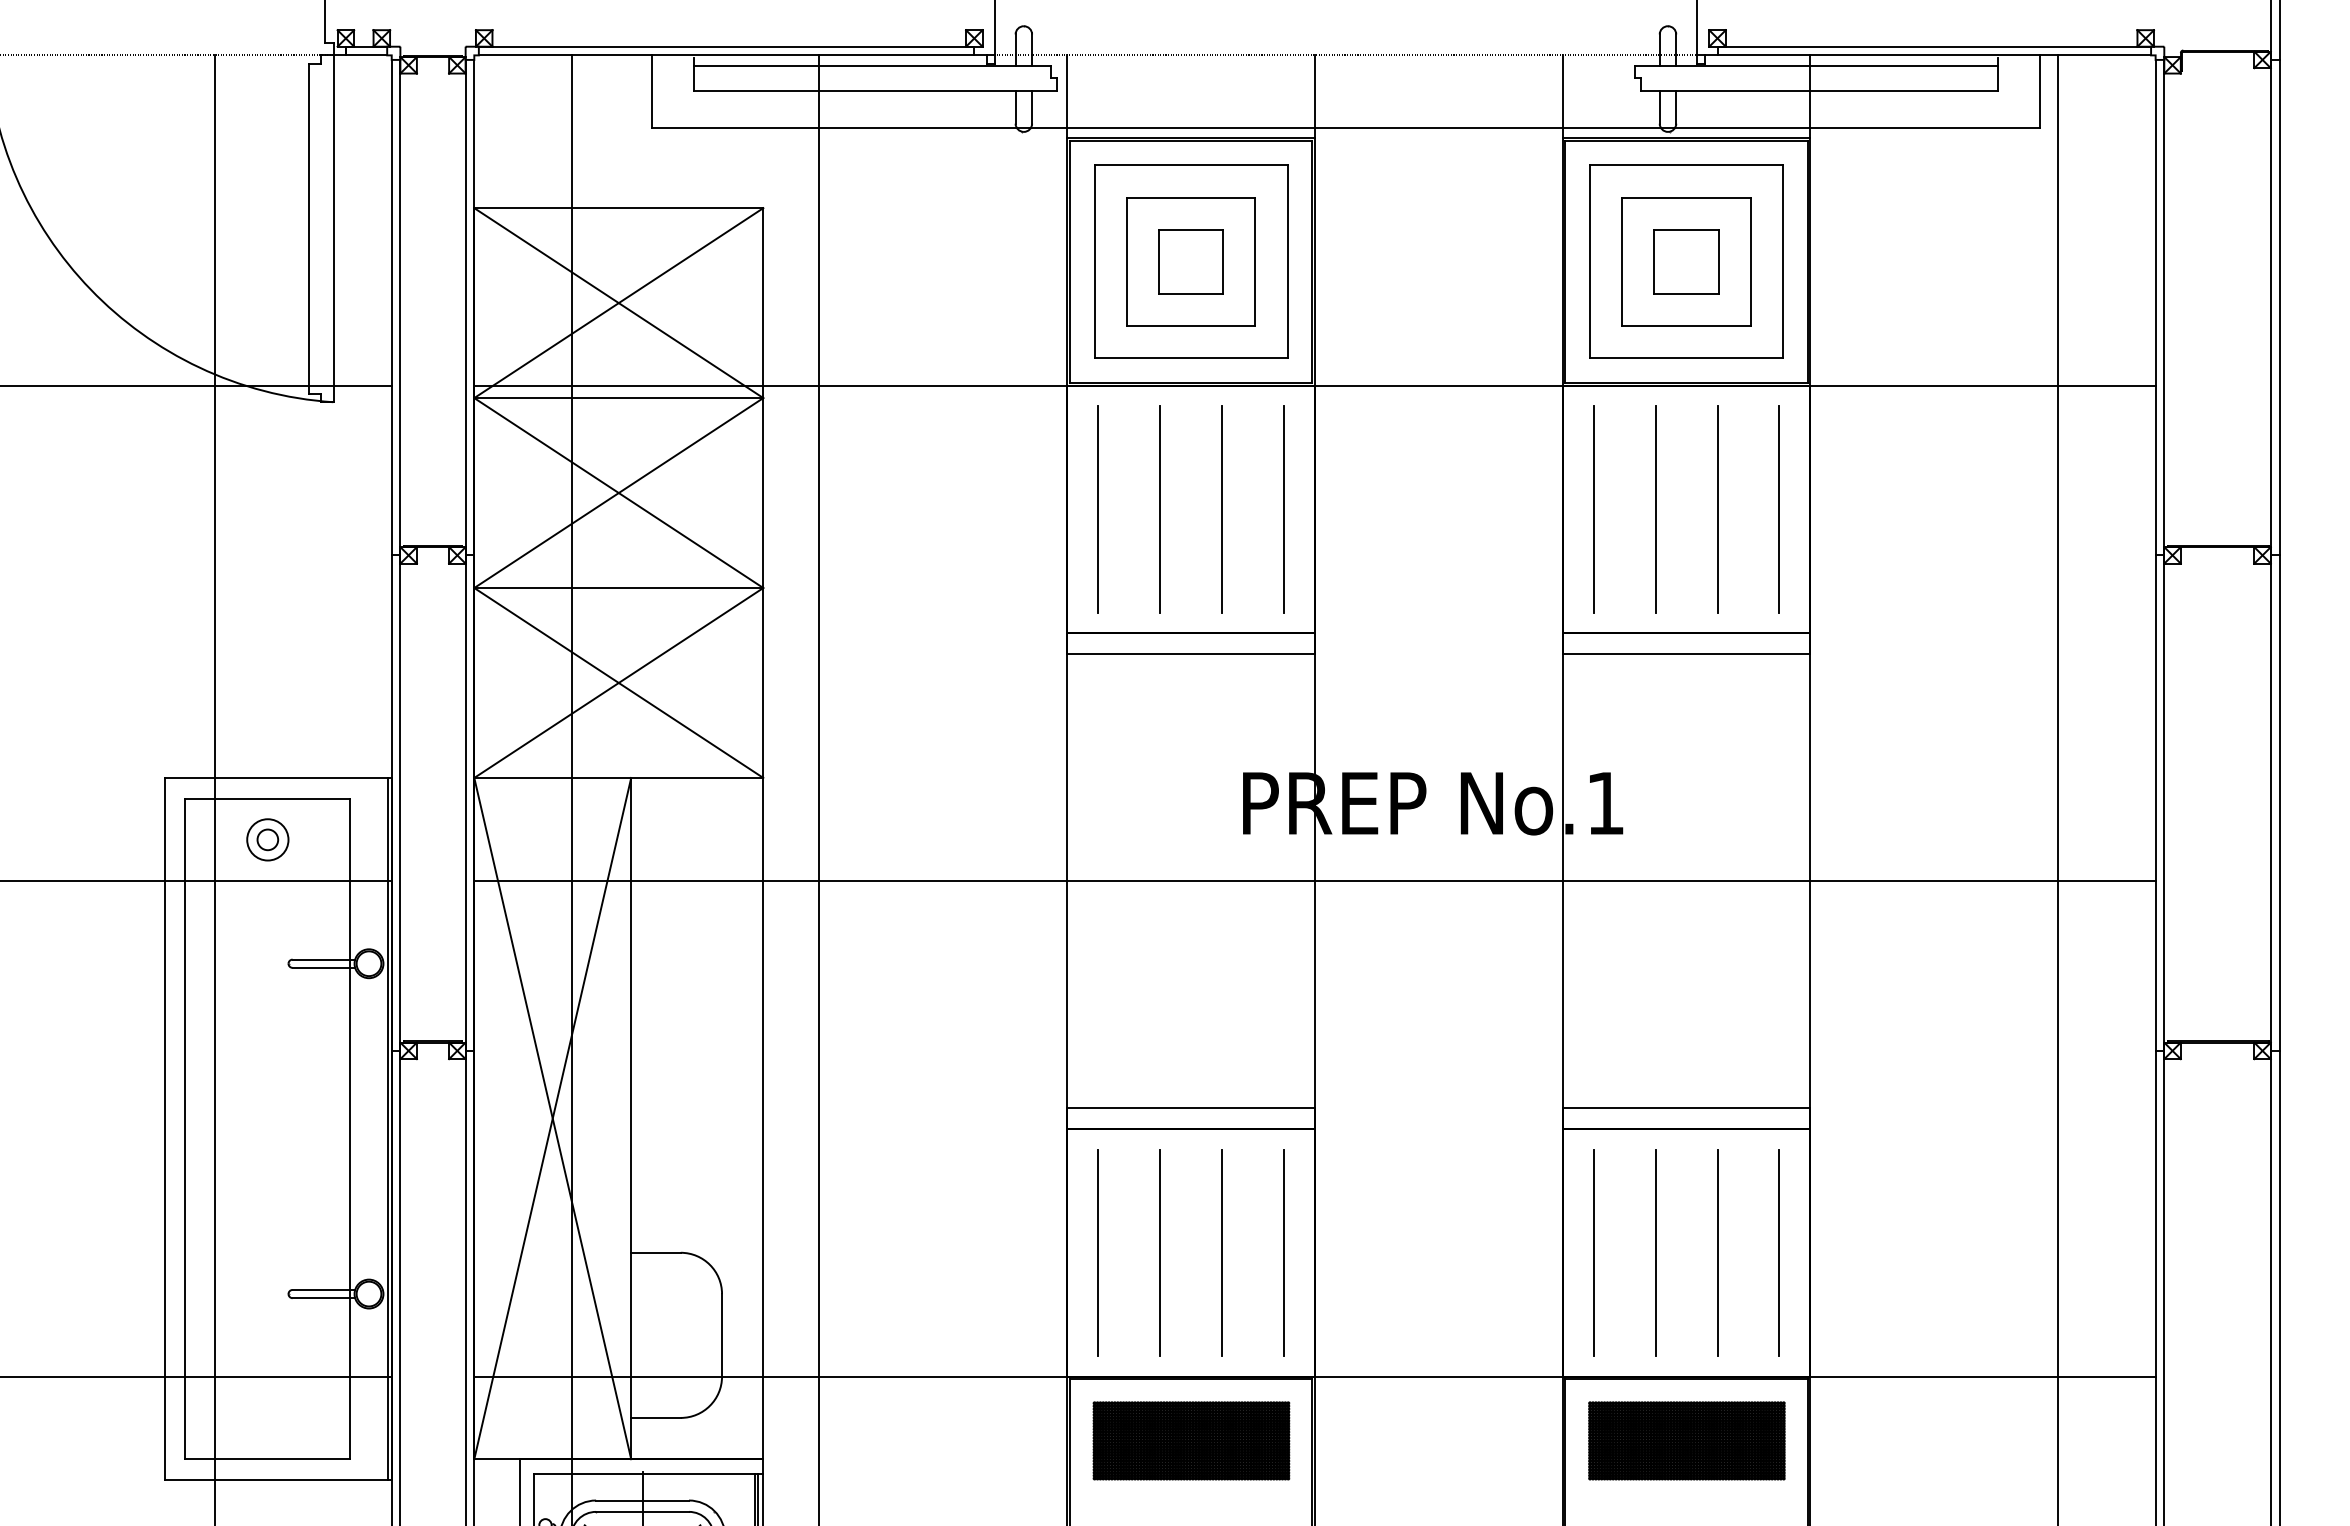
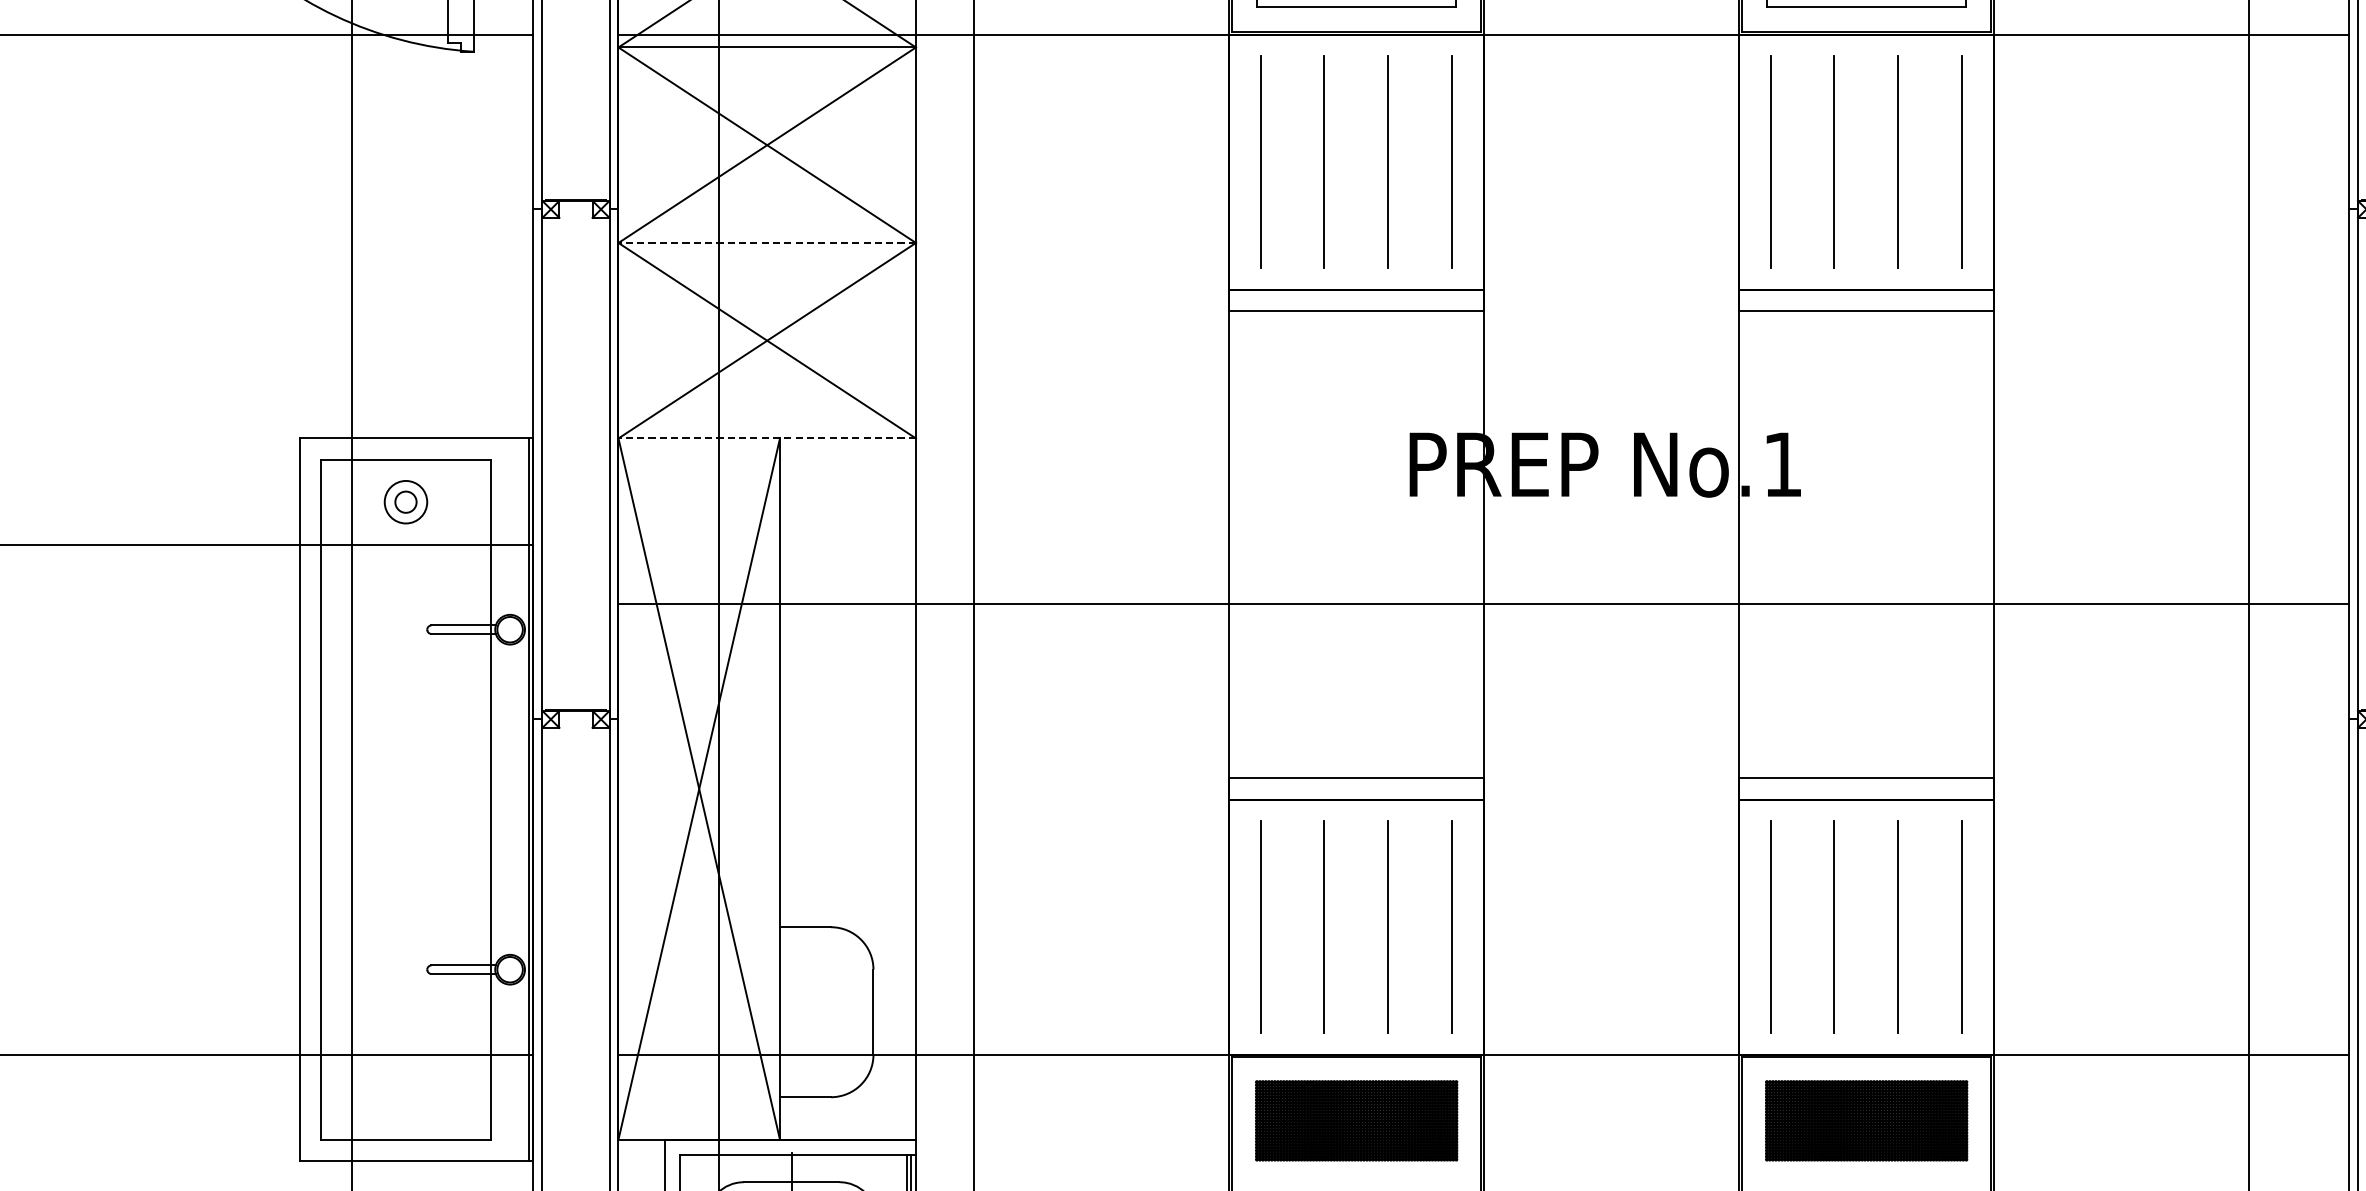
line: (618, 588) -> (766, 243), solid -> dashed
line: (618, 777) -> (766, 438), solid -> dashed
line: (1314, 881) -> (1483, 604), moved

